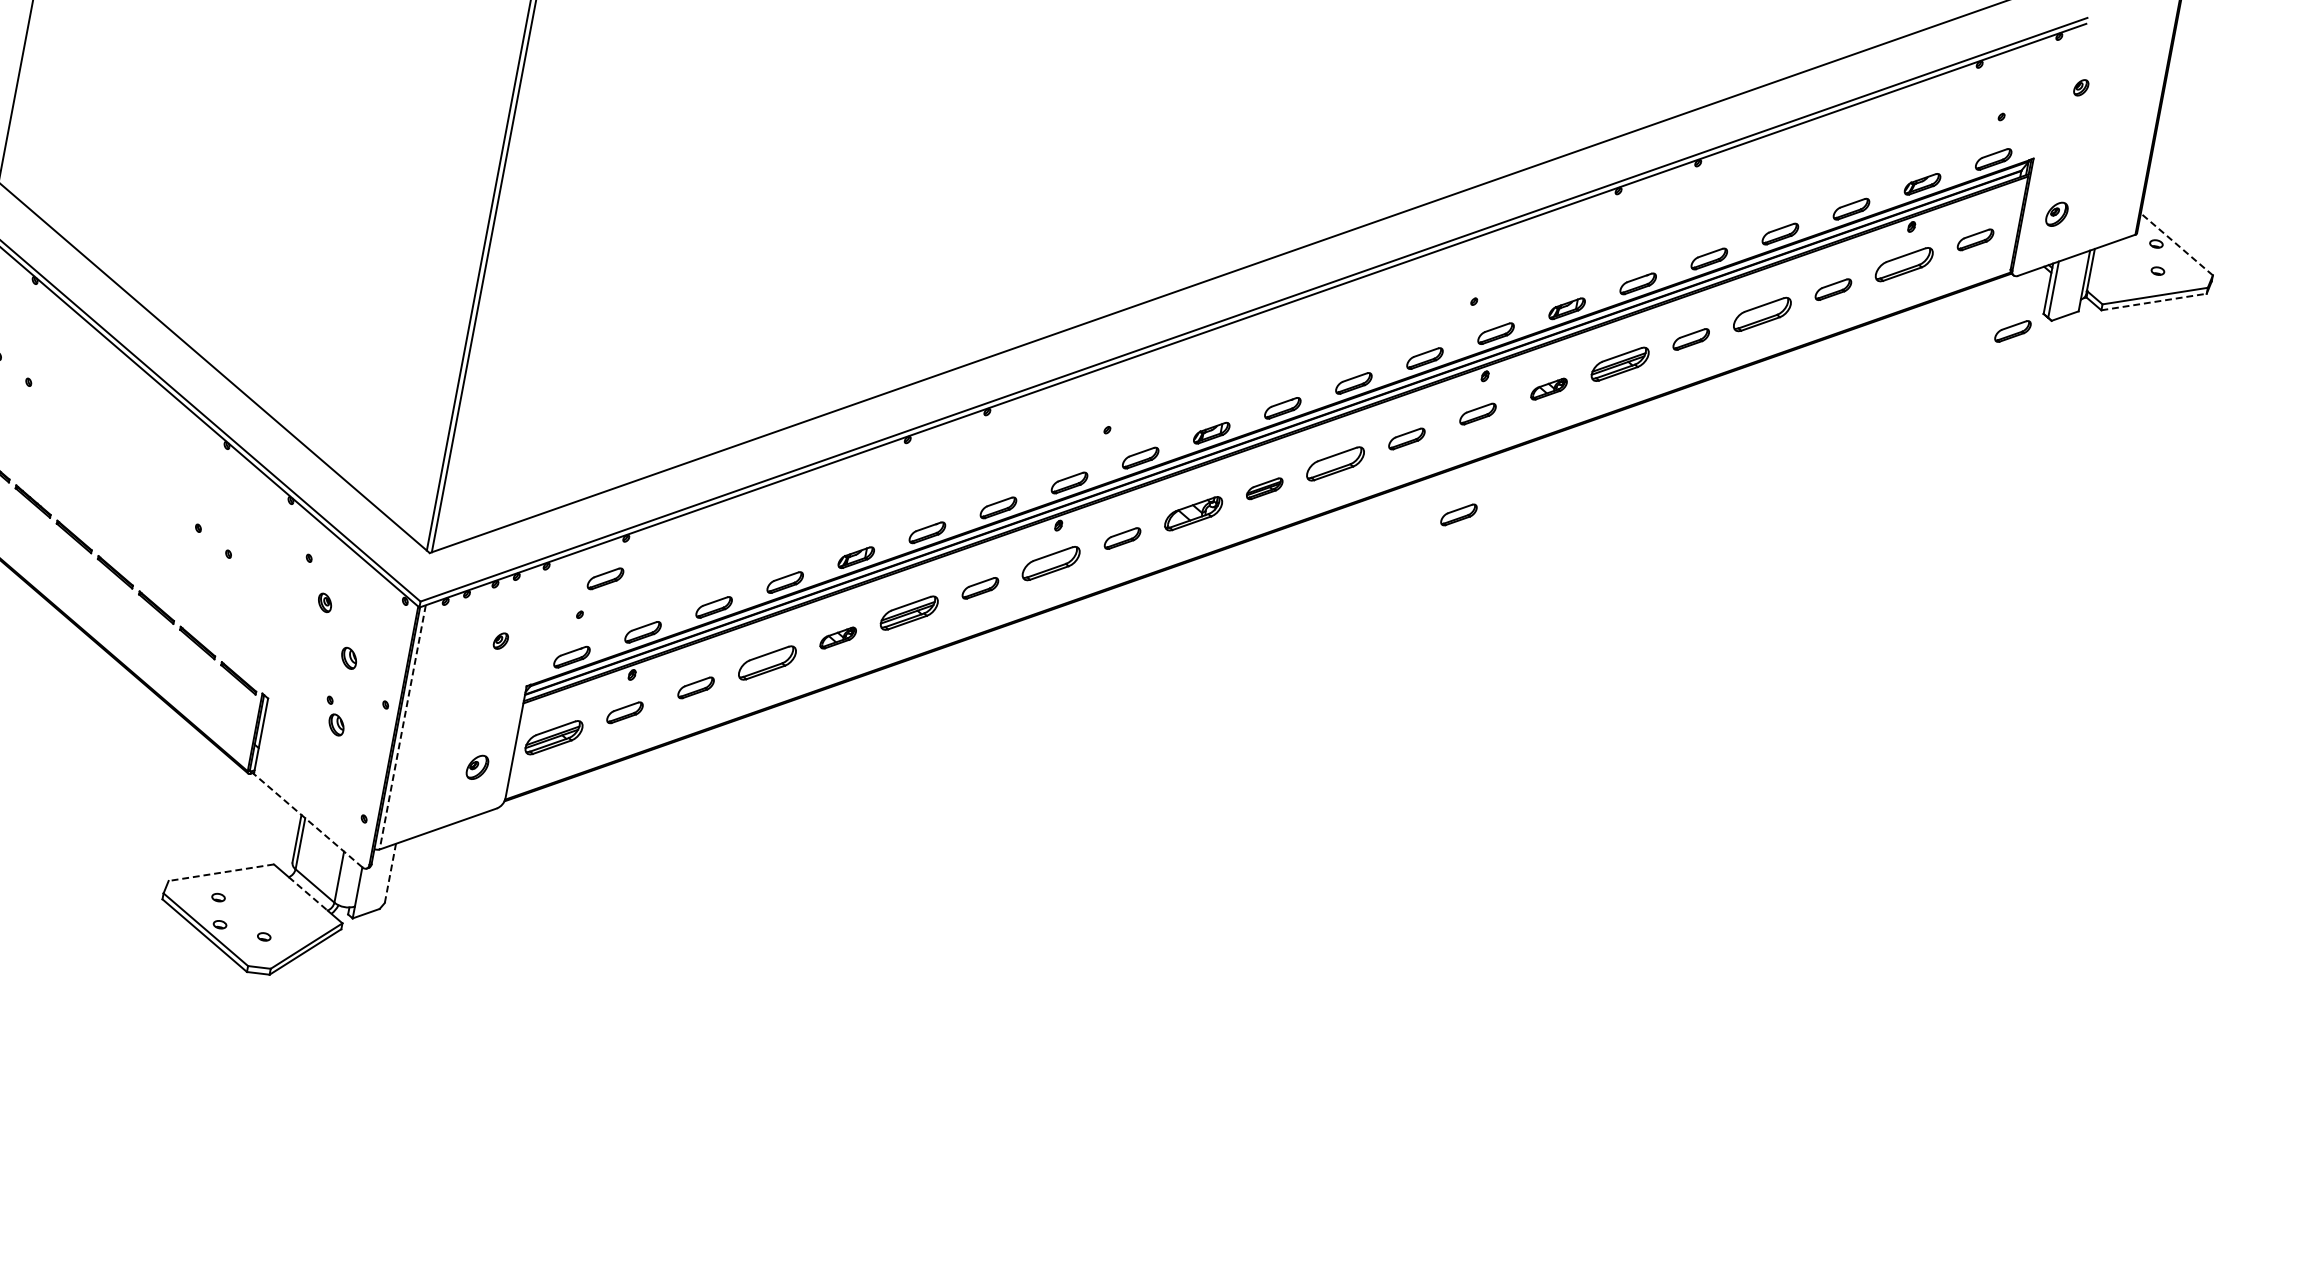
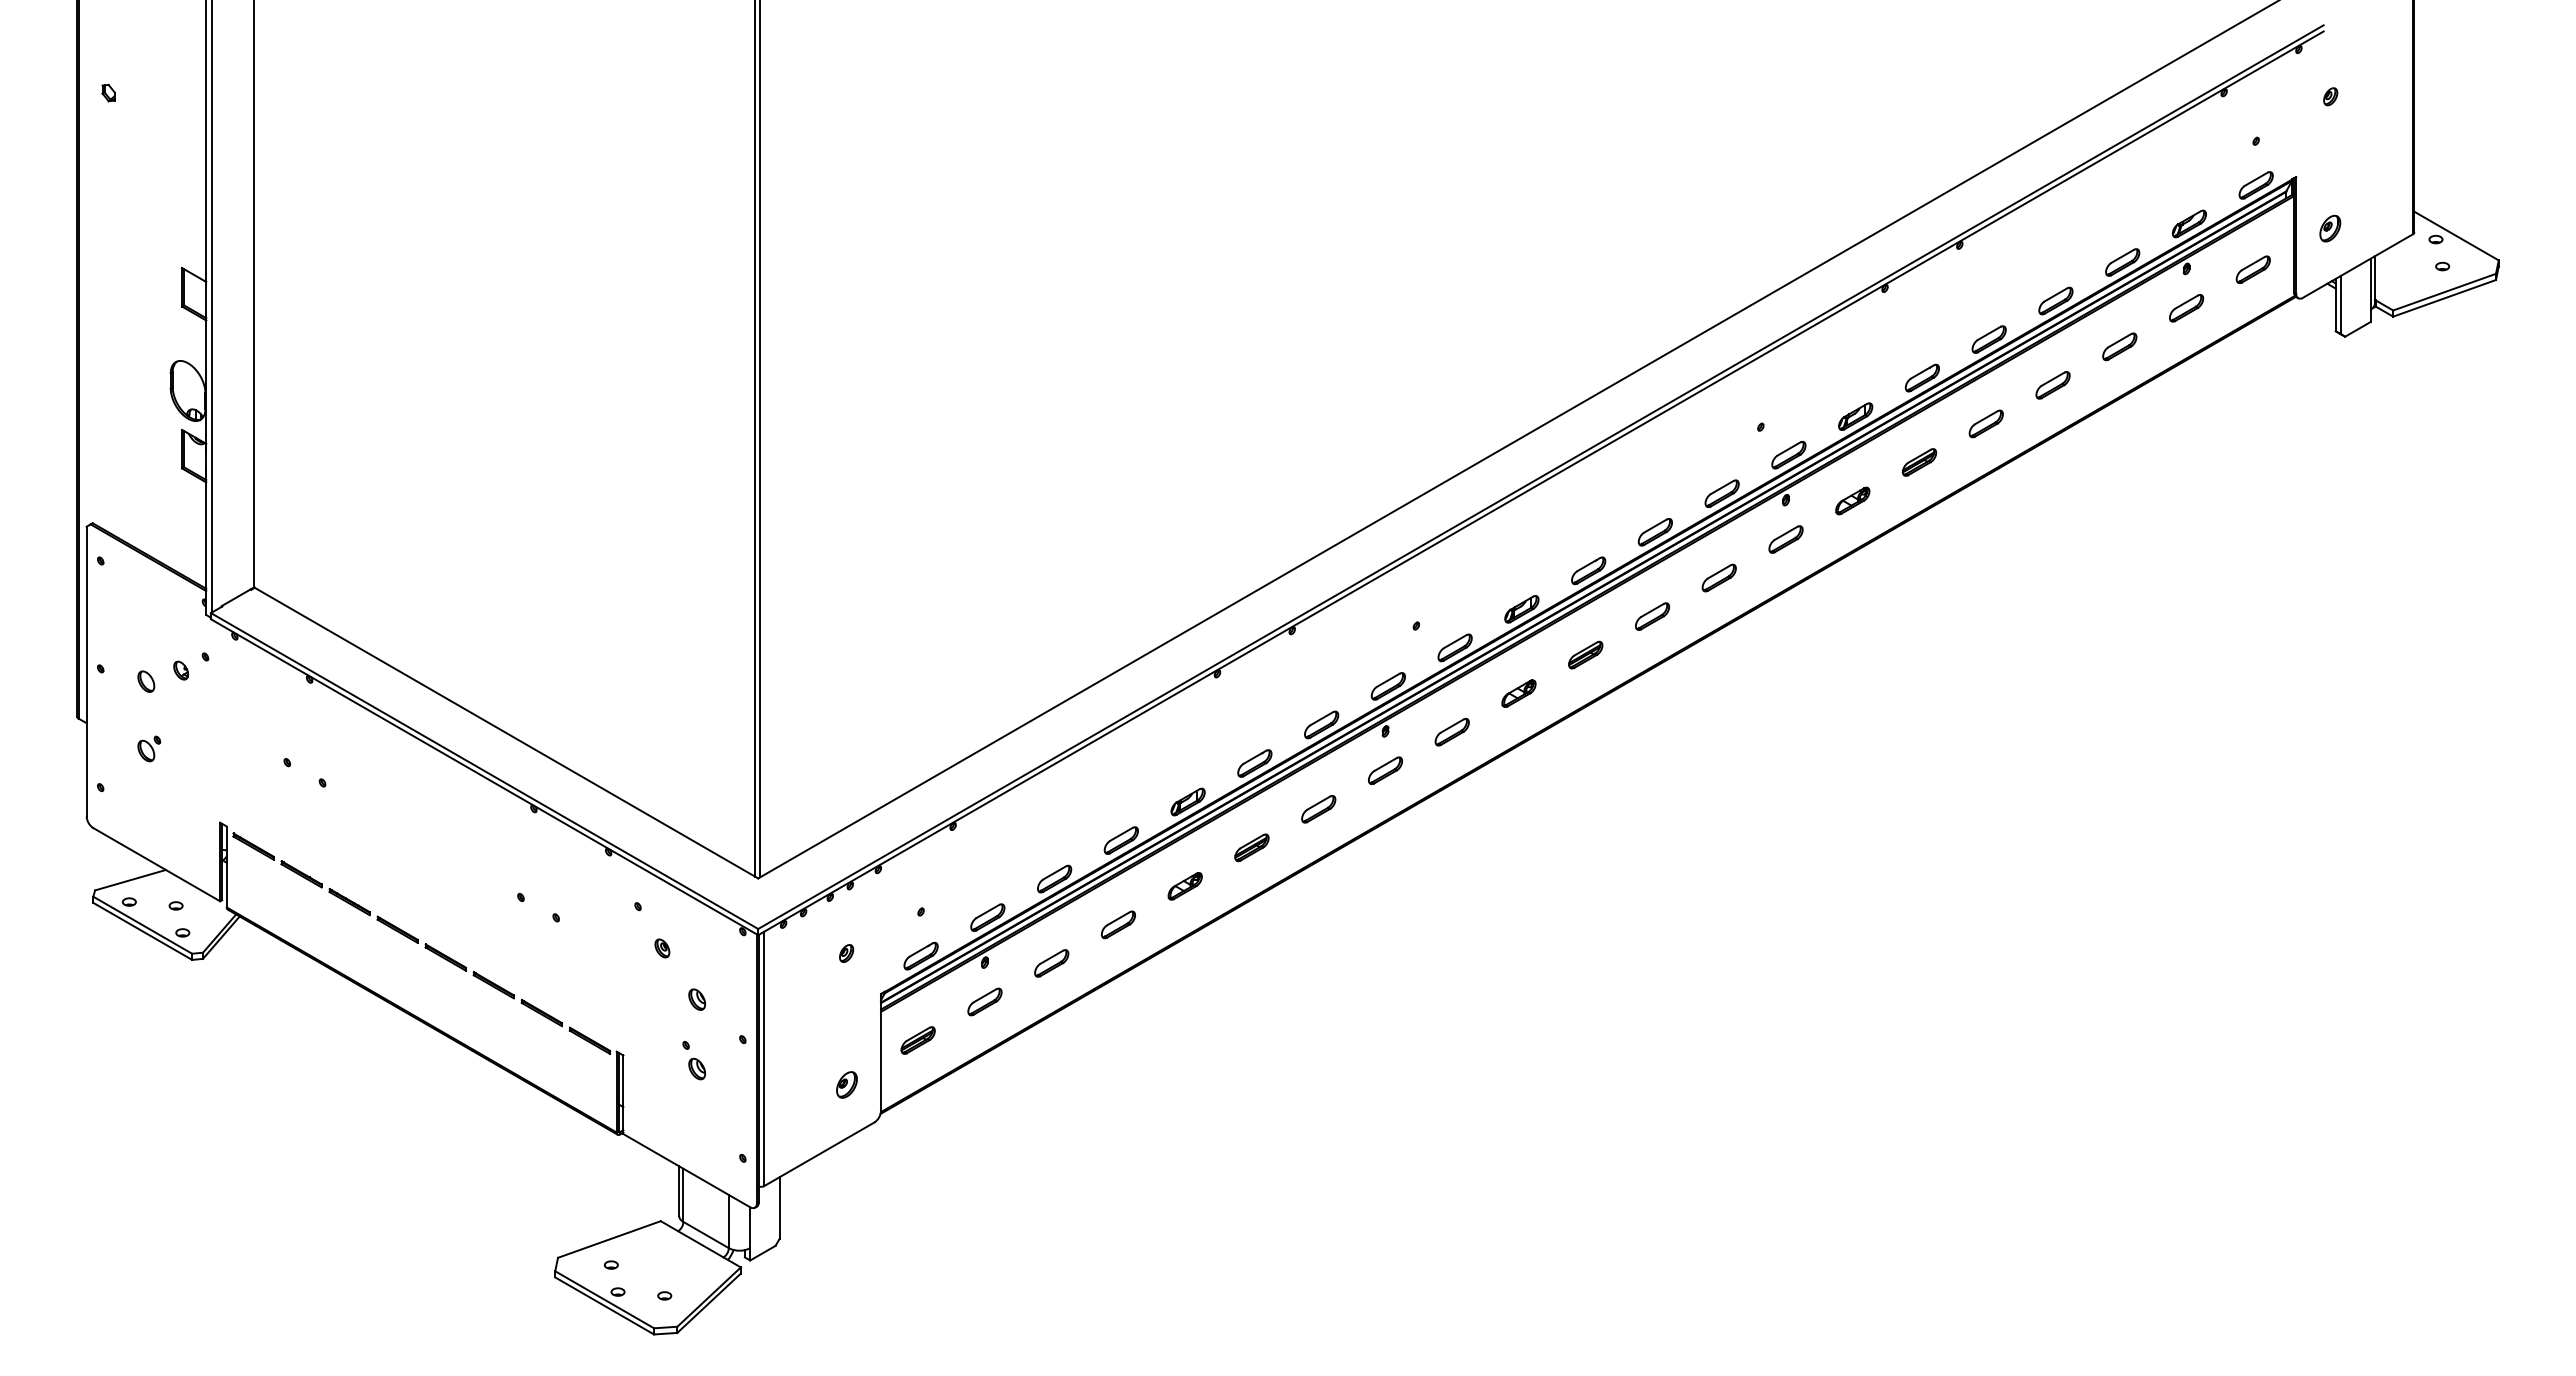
line: (2176, 244) -> (2456, 236), dashed -> solid
part: (1904, 264) -> (2186, 308), size x0.62
line: (2153, 302) -> (2444, 298), dashed -> solid
part: (1761, 314) -> (2052, 385), size x0.62
part: (2012, 331) -> (2307, 354), removed
part: (1620, 364) -> (1919, 462), size x0.62
part: (1335, 463) -> (1652, 616), size x0.62
part: (1193, 513) -> (1518, 693), size x0.62
part: (1458, 514) -> (1785, 644), removed
part: (1051, 563) -> (1385, 770), size x0.62
part: (605, 578) -> (939, 870), removed
part: (908, 612) -> (1251, 847), size x0.62
part: (766, 662) -> (1117, 924), size x0.62
line: (402, 728) -> (764, 1059), dashed -> solid
part: (553, 737) -> (917, 1040), size x0.62
line: (307, 820) -> (686, 1170), dashed -> solid
line: (221, 872) -> (609, 1239), dashed -> solid
line: (390, 873) -> (779, 1208), dashed -> solid
line: (308, 894) -> (701, 1244), dashed -> solid

